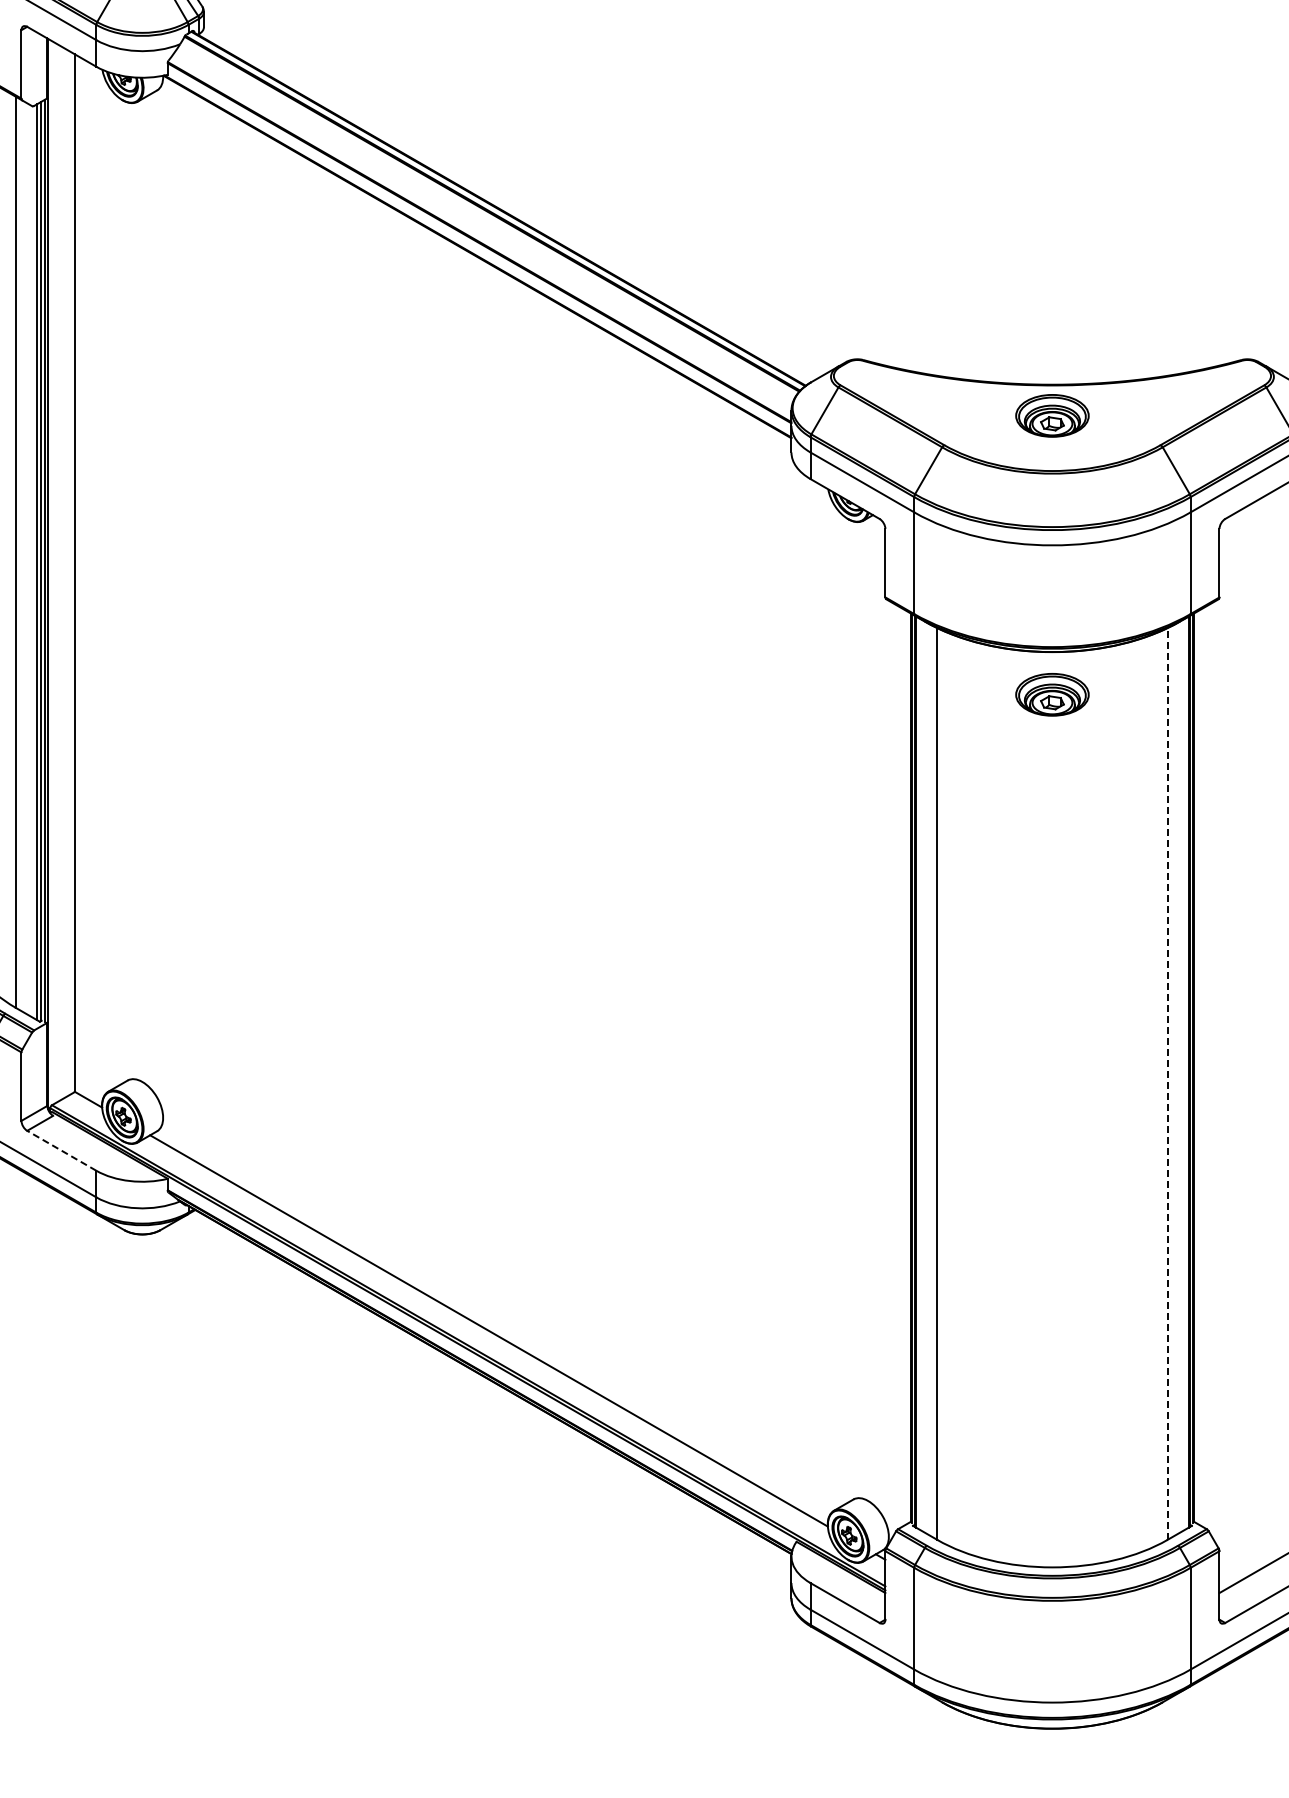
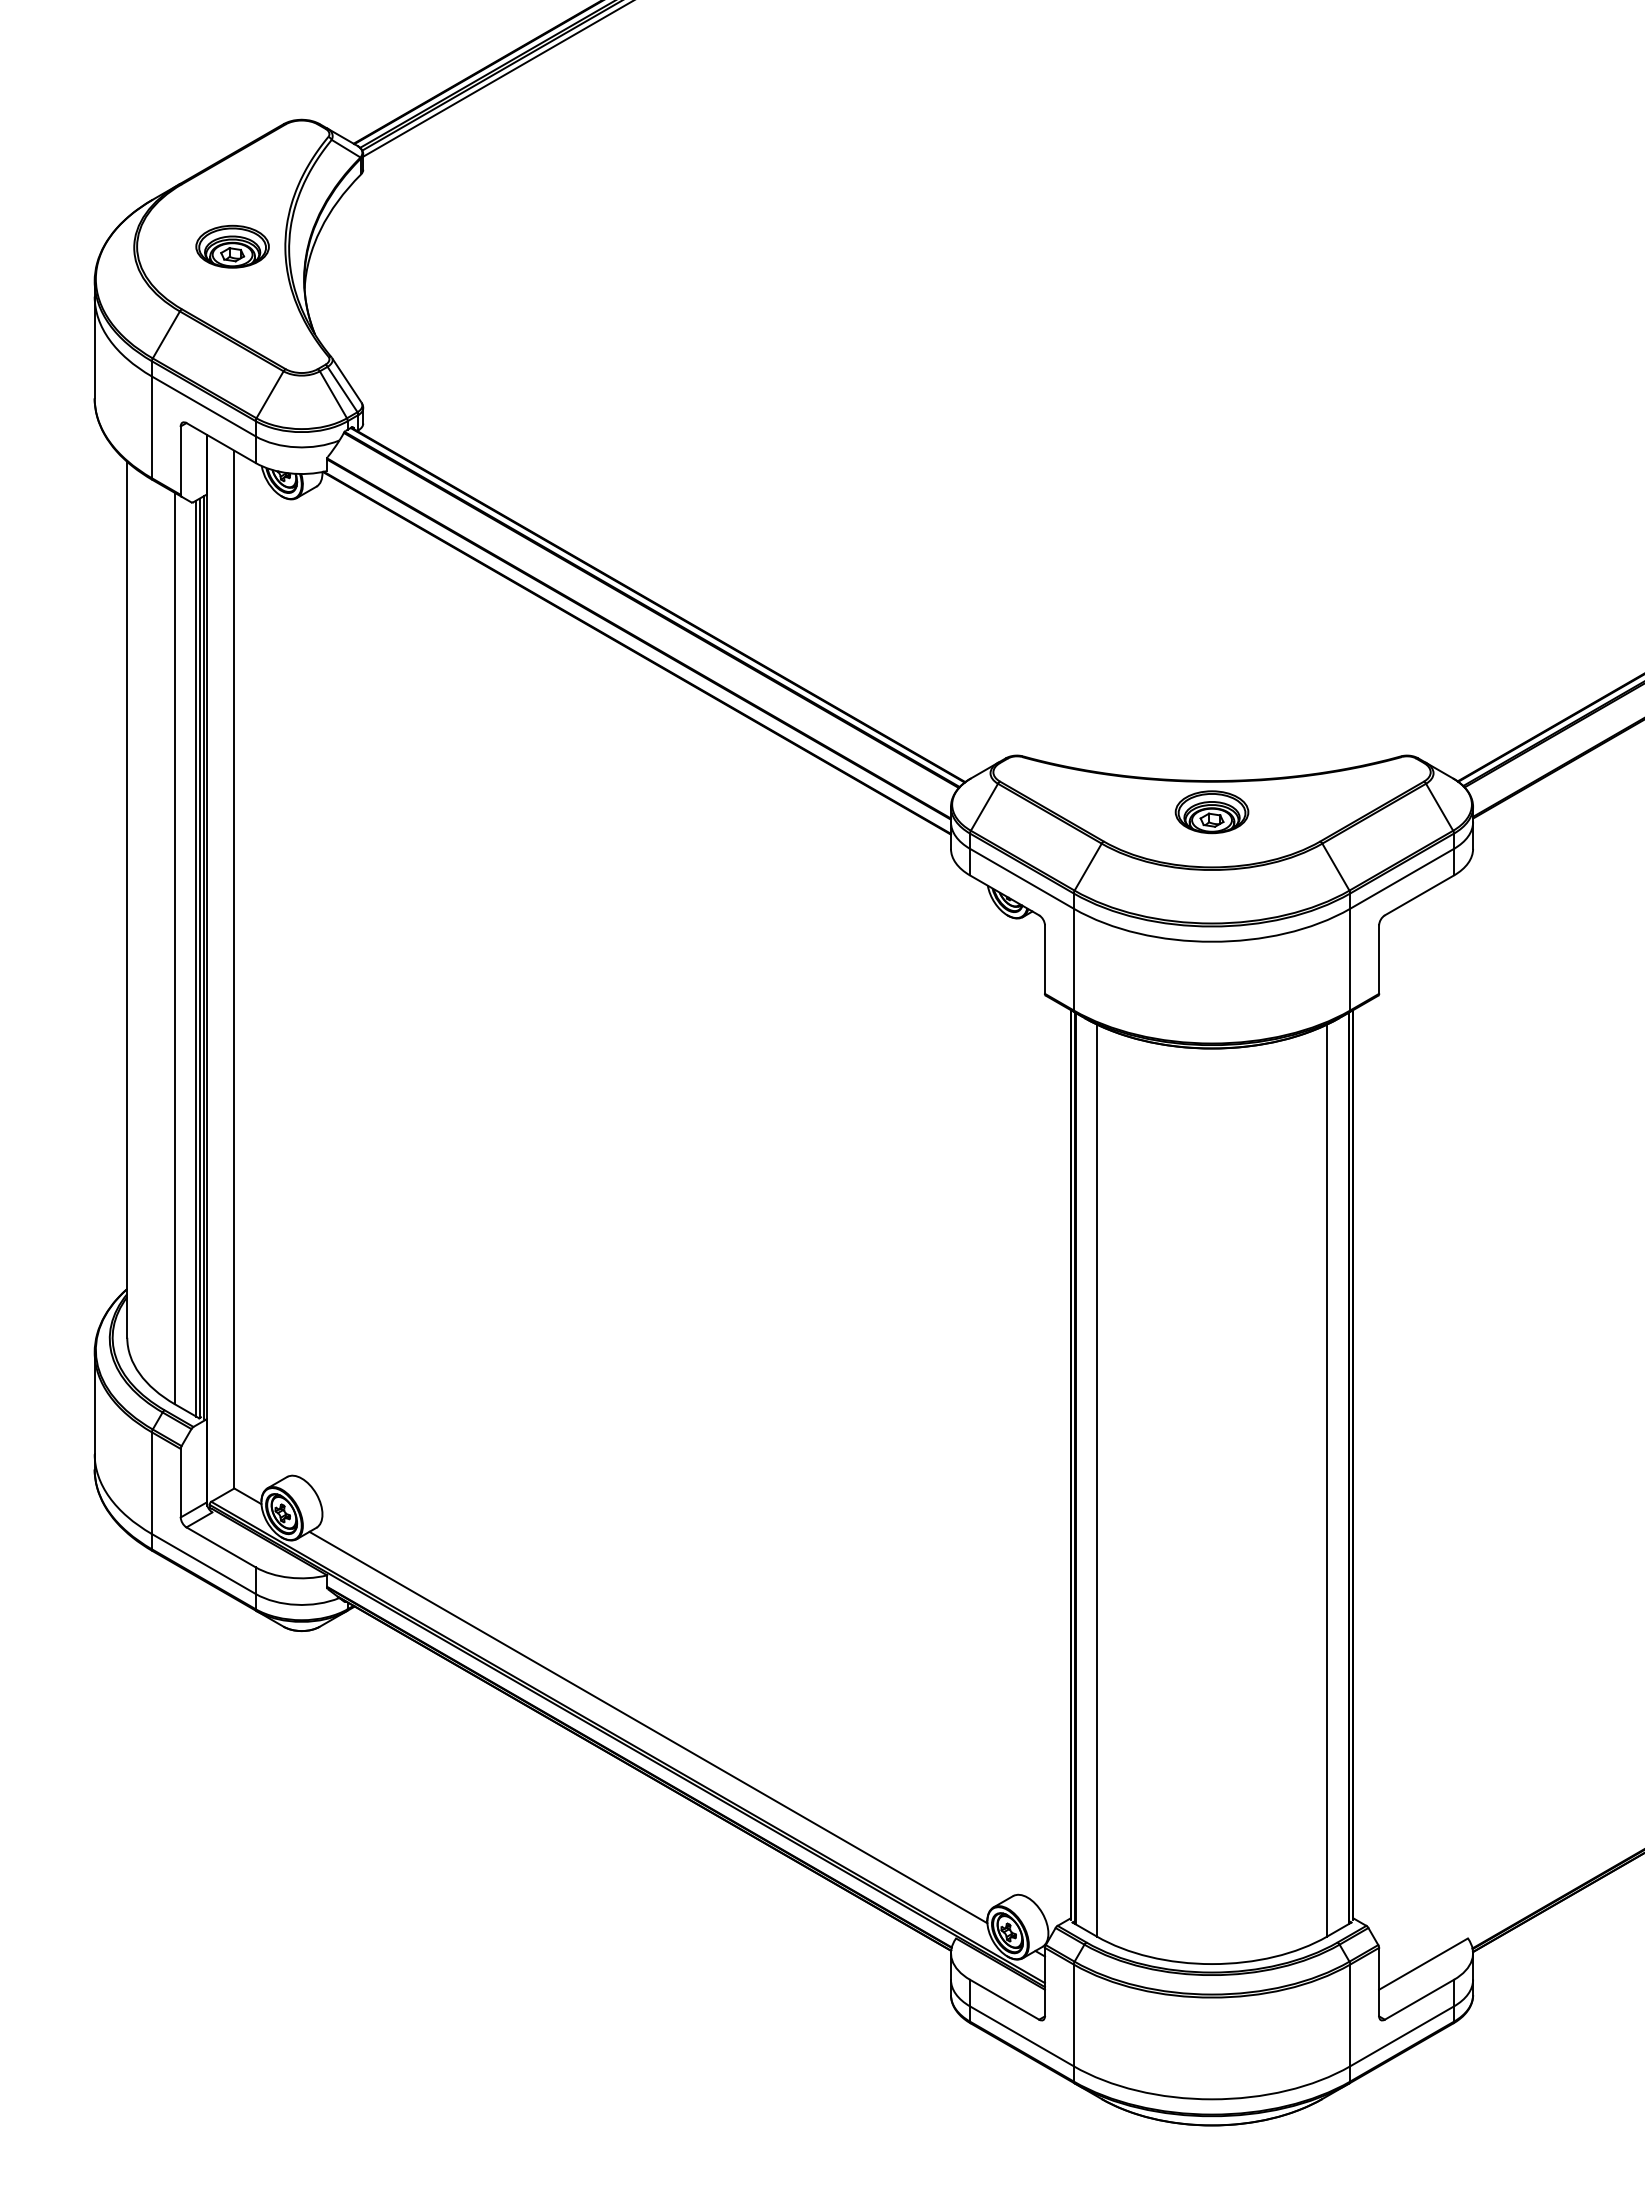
part: (1051, 695) -> (1211, 1091), removed
line: (1167, 1083) -> (1327, 1480), dashed -> solid
line: (62, 1150) -> (221, 1547), dashed -> solid

